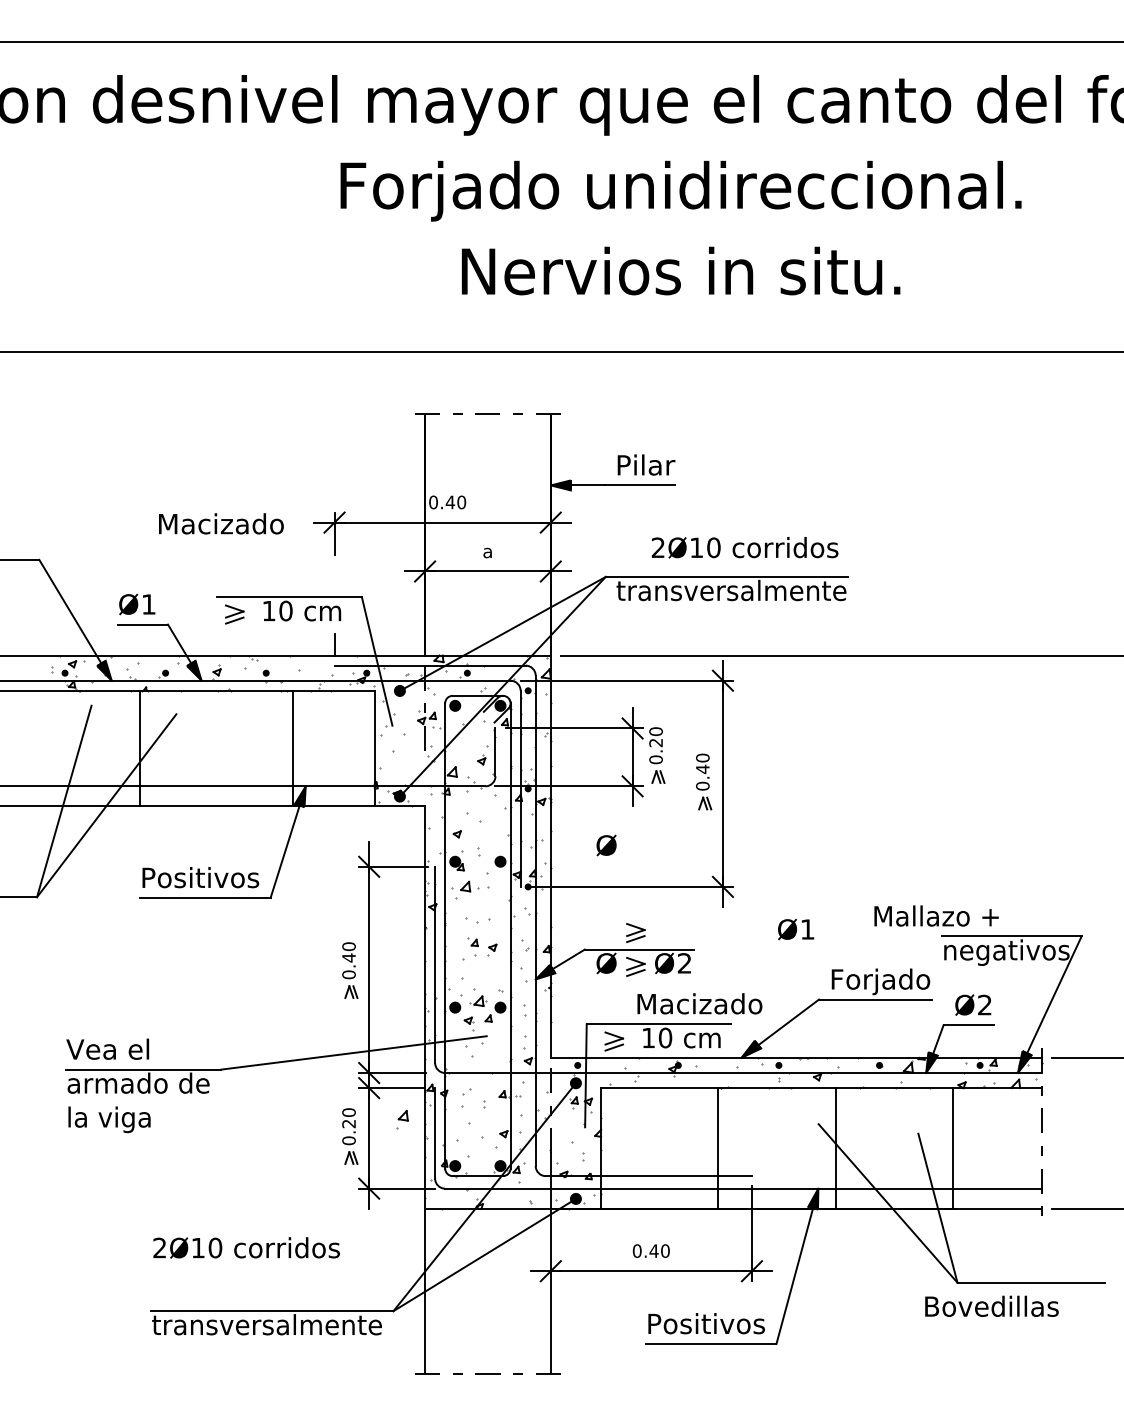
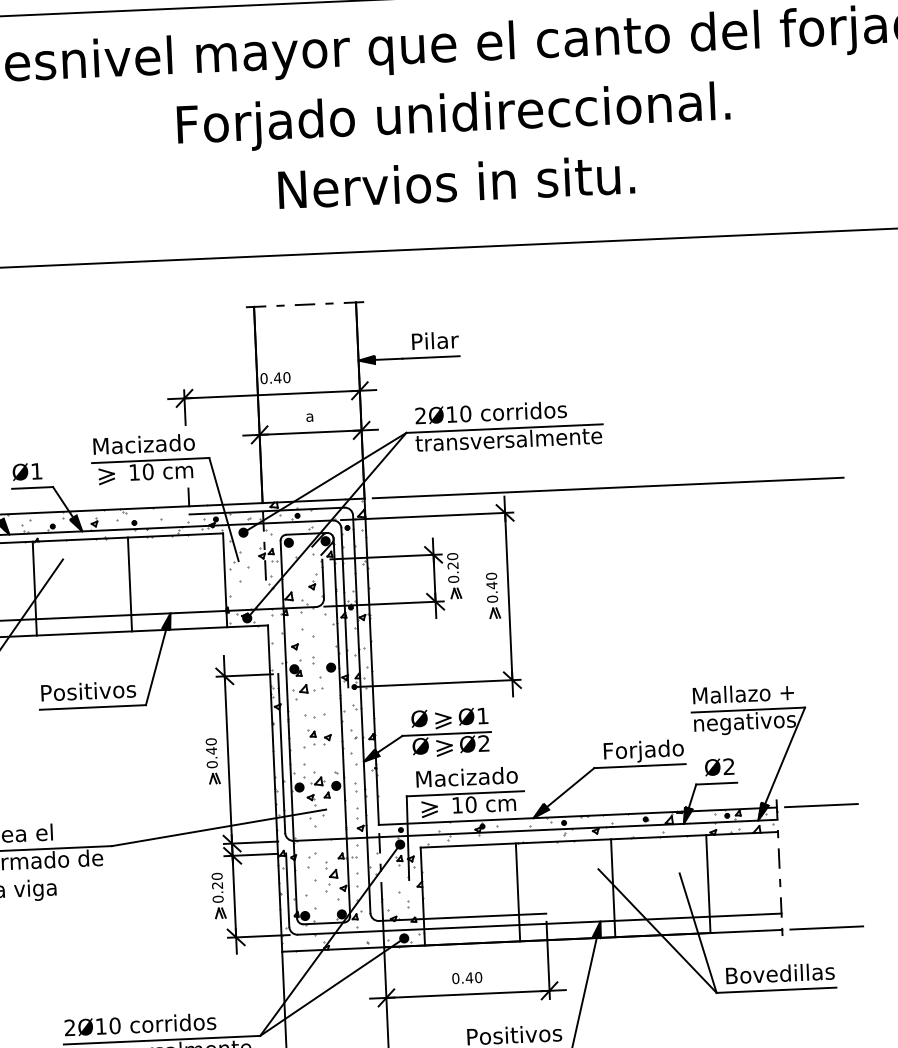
text: (221, 523) -> (144, 443), moved
text: (744, 547) -> (490, 412), moved
line: (293, 748) -> (130, 584), moved
text: (606, 845) -> (419, 718), moved
text: (936, 915) -> (743, 693), moved
text: (796, 929) -> (473, 716), moved
text: (699, 1003) -> (466, 776), moved
part: (402, 1119) -> (332, 876), moved
text: (246, 1247) -> (140, 1024), moved
text: (991, 1305) -> (779, 972), moved

